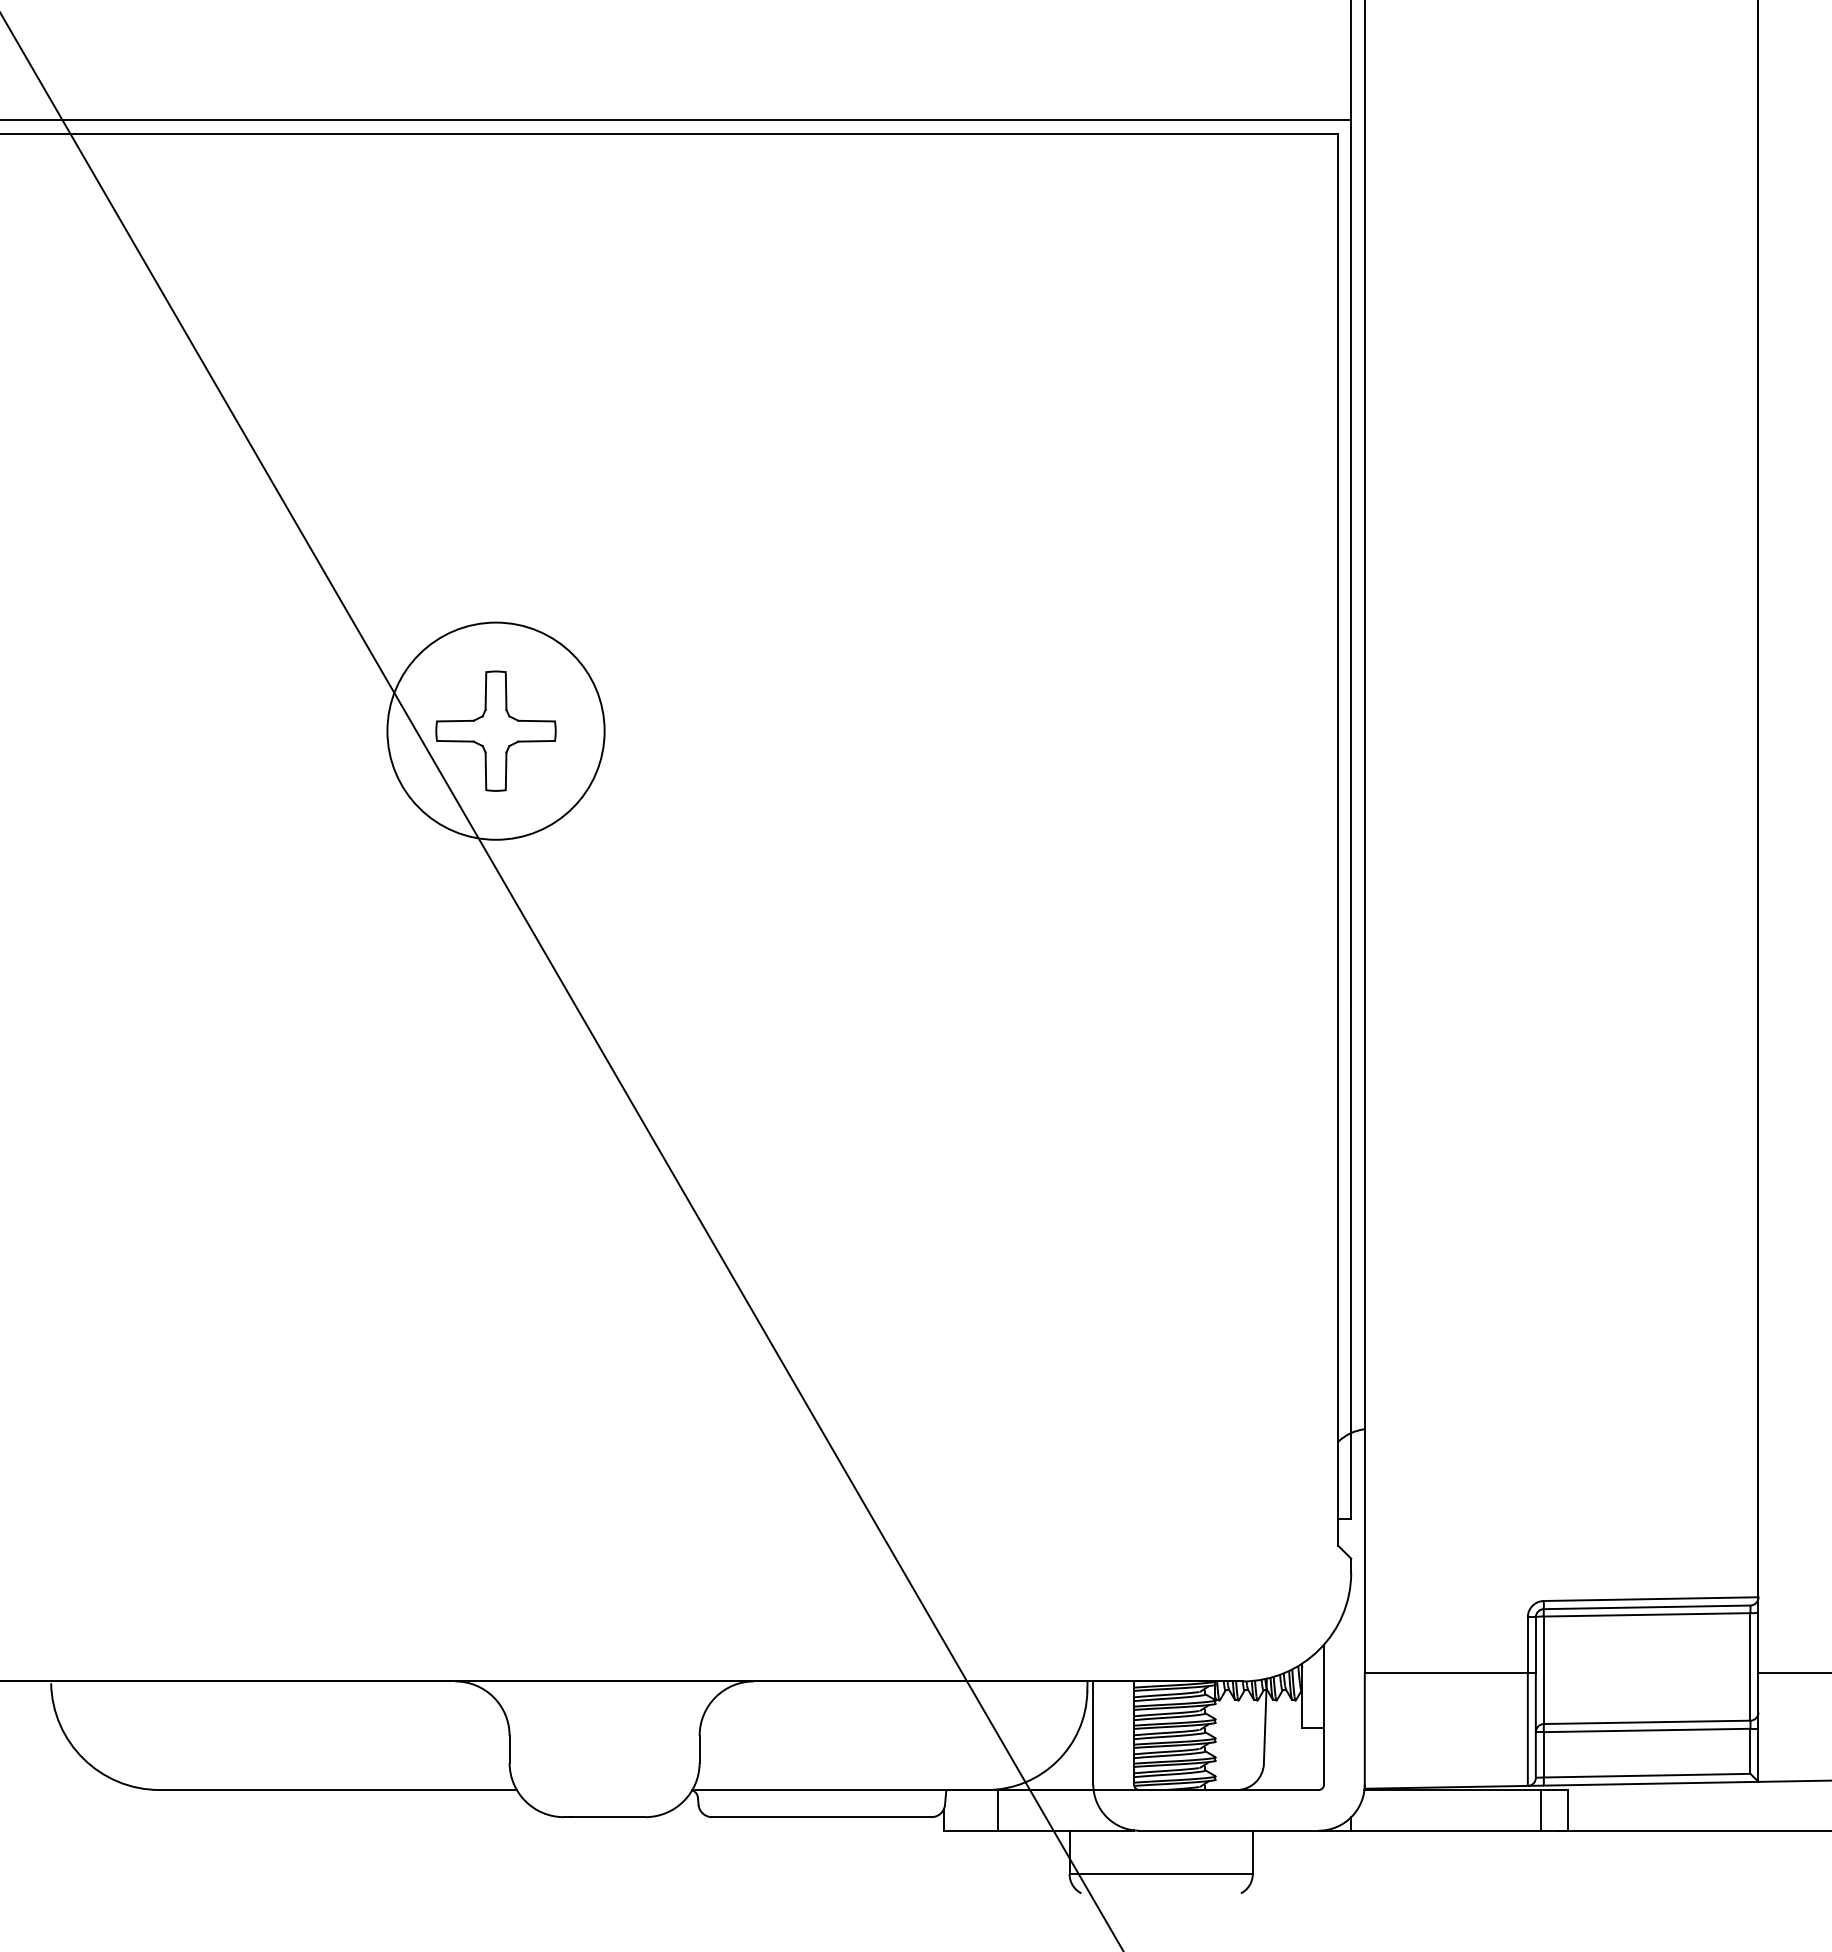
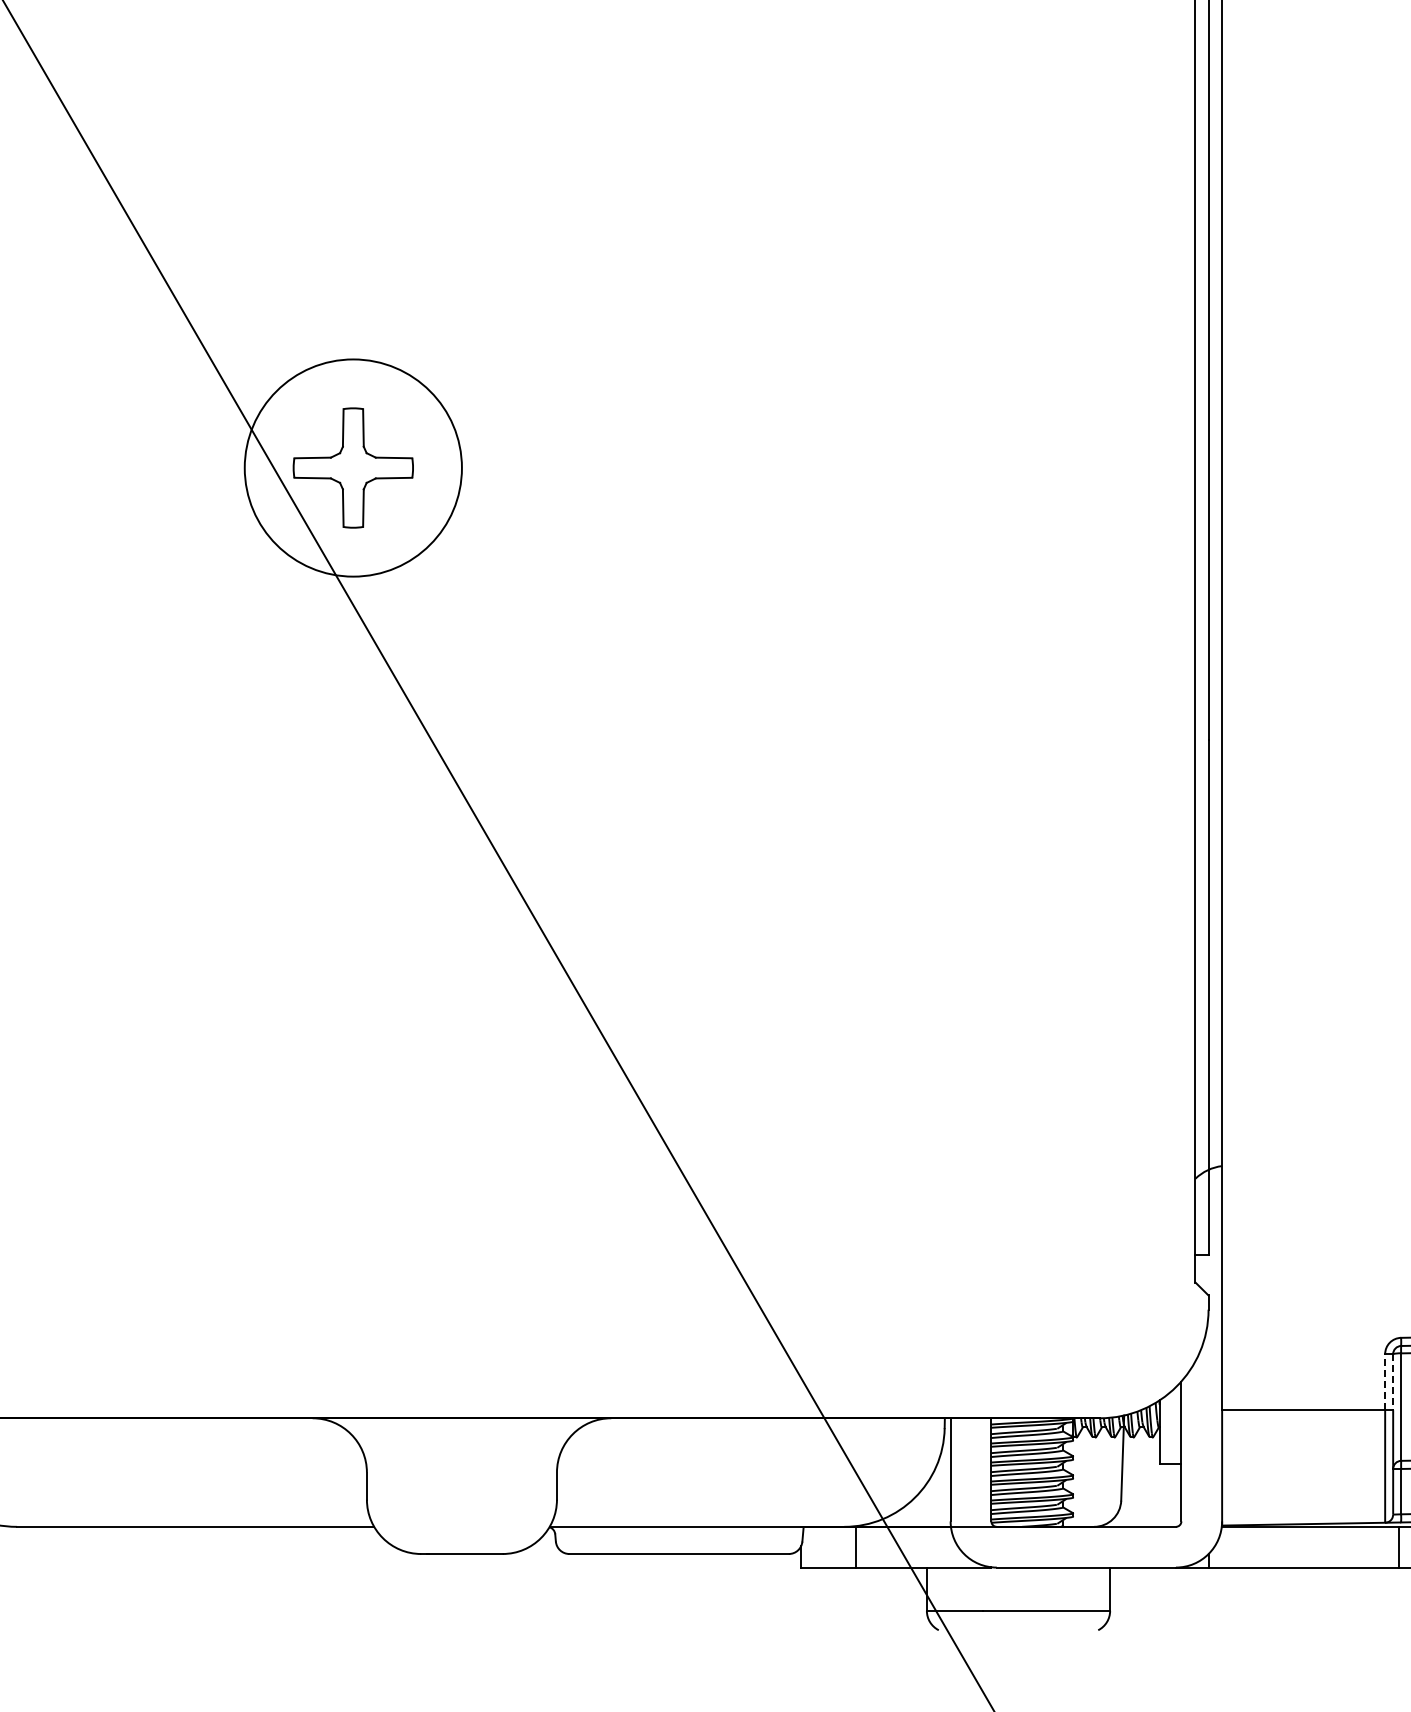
line: (1527, 1644) -> (1384, 1381), solid -> dashed
line: (1535, 1645) -> (1392, 1382), solid -> dashed

